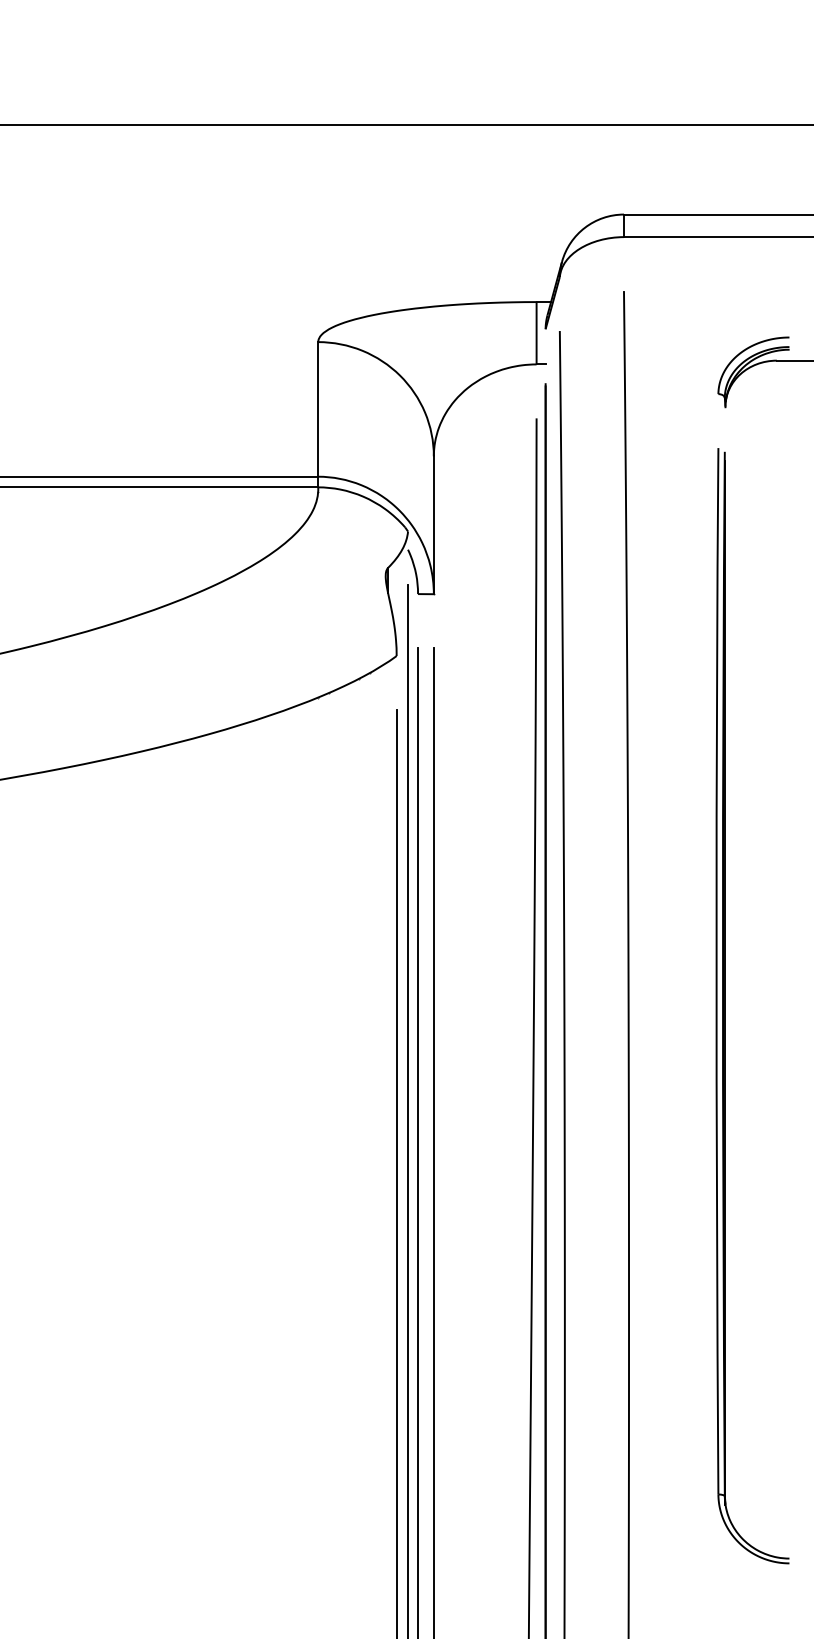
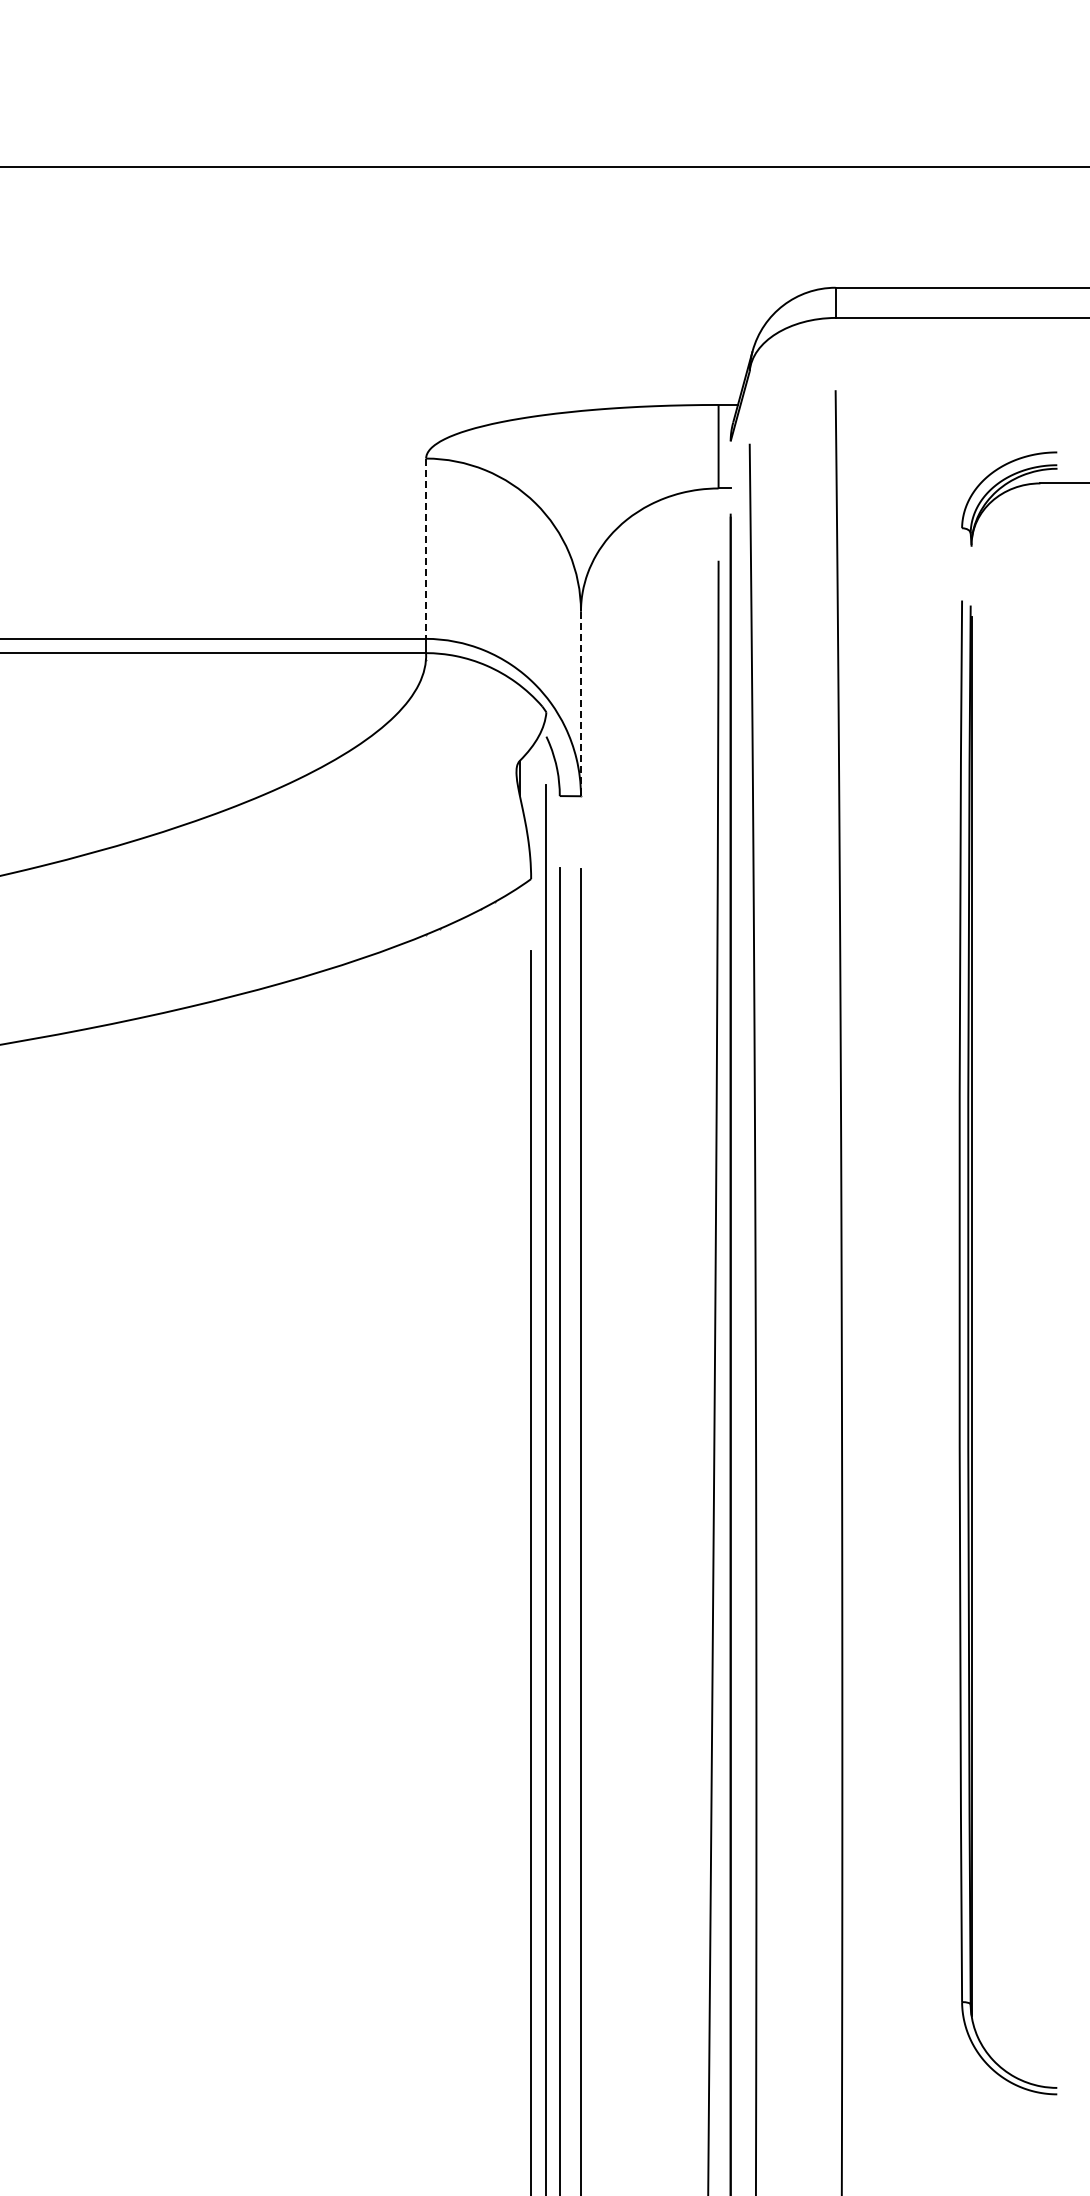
line: (318, 409) -> (426, 549), solid -> dashed
line: (433, 524) -> (580, 703), solid -> dashed

